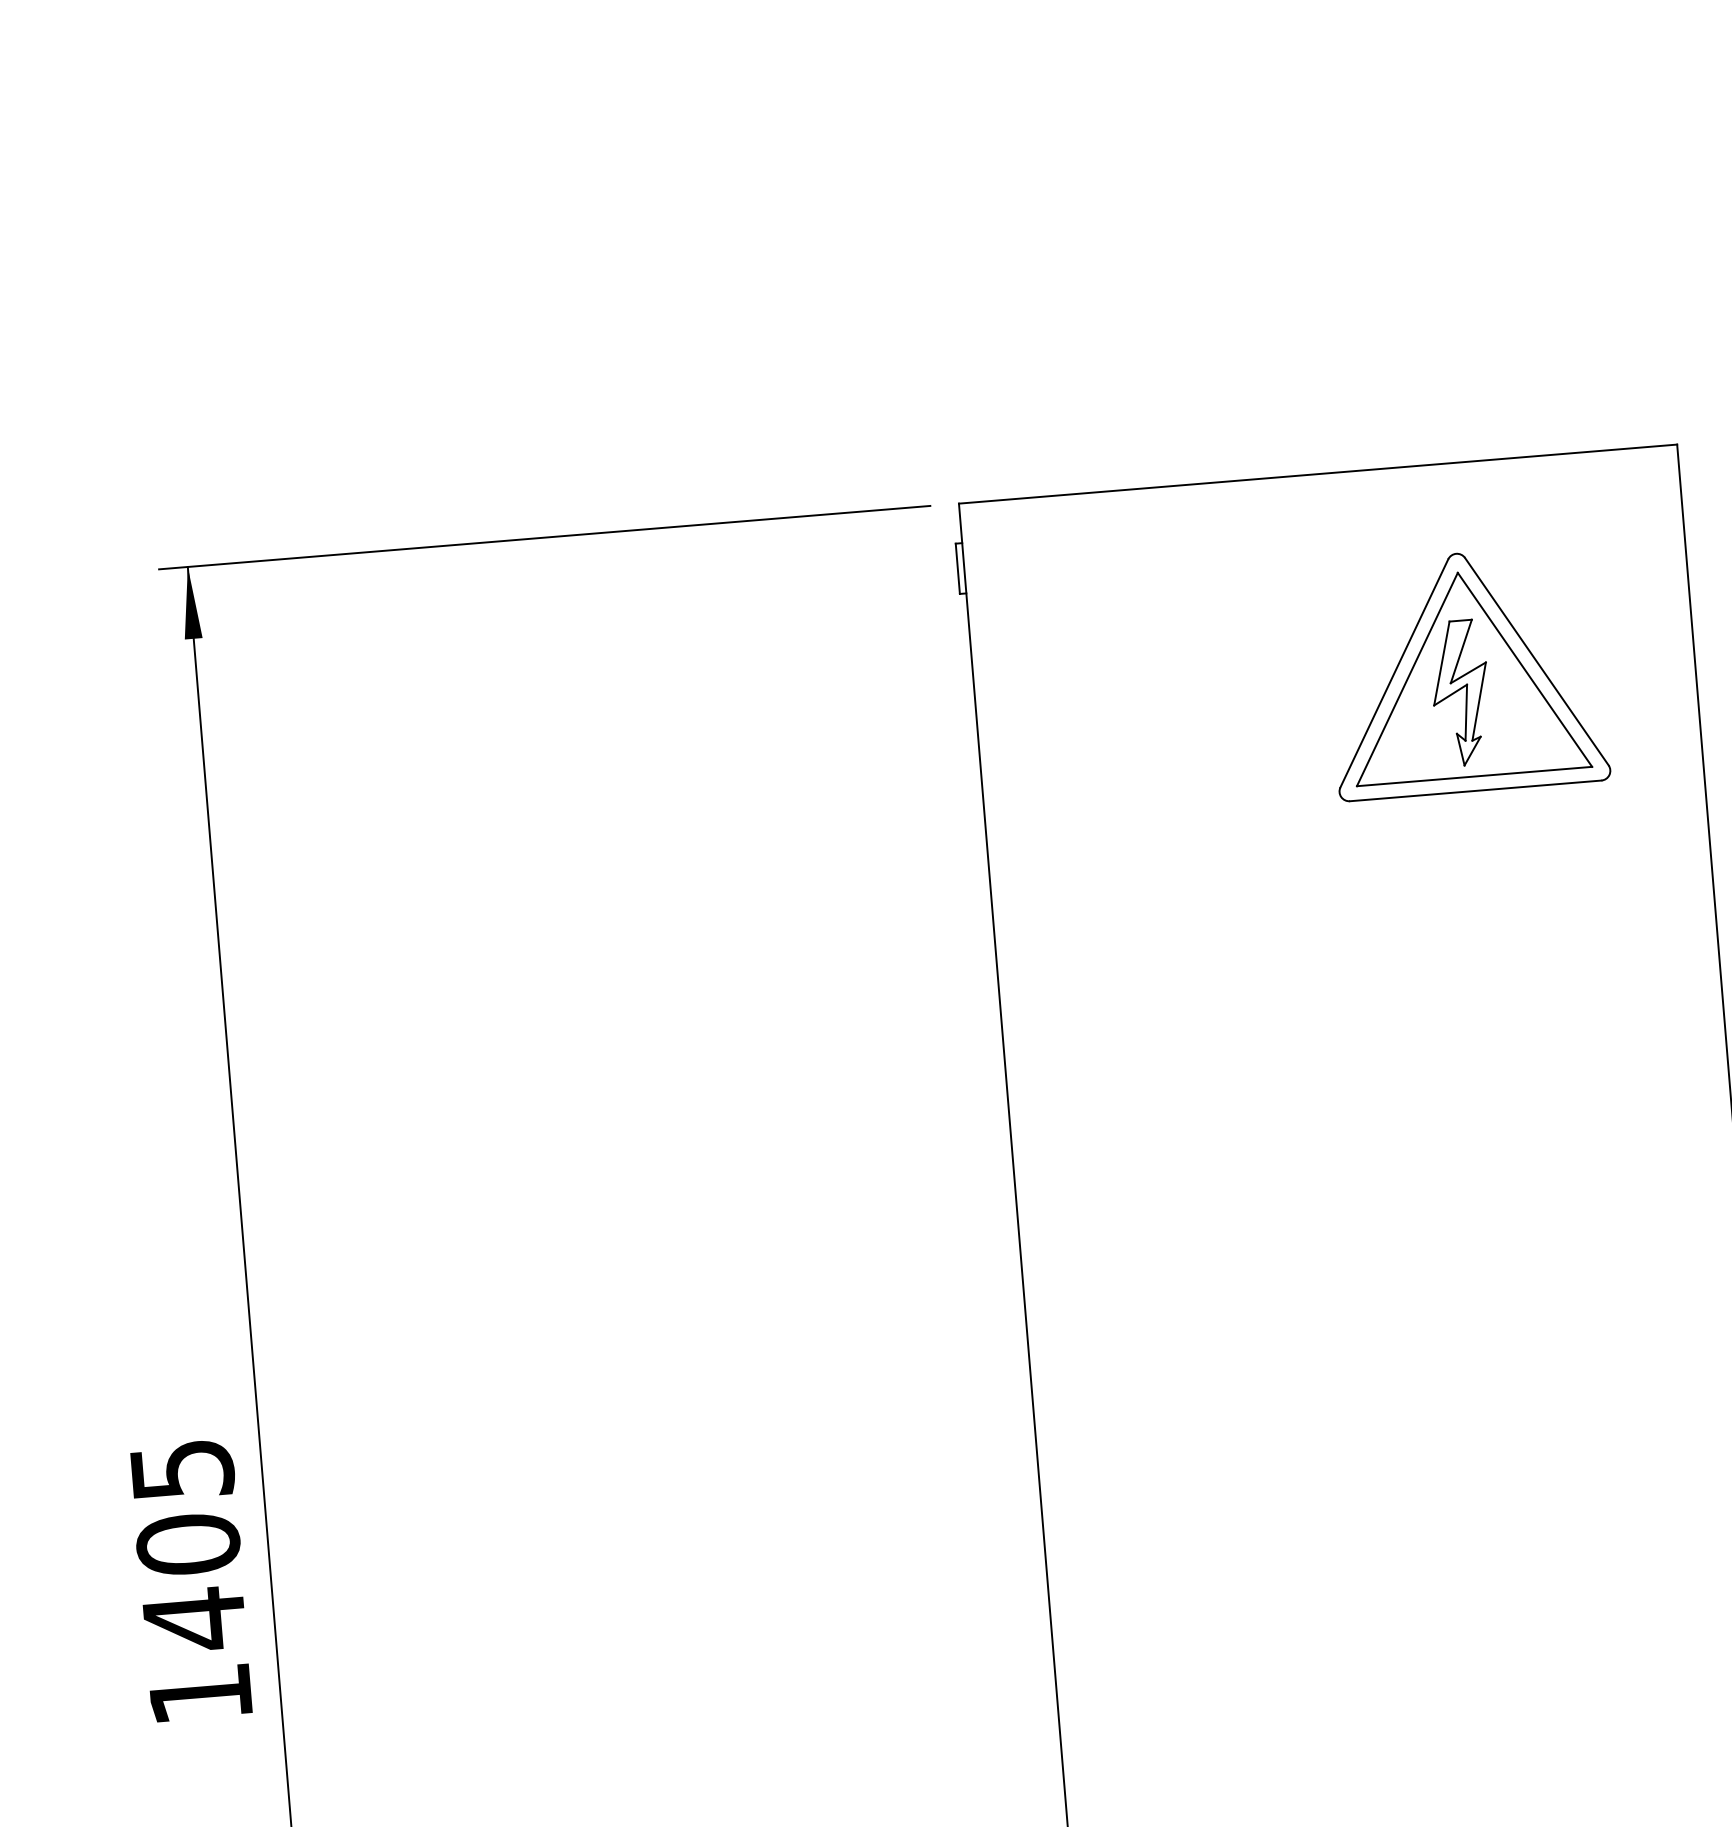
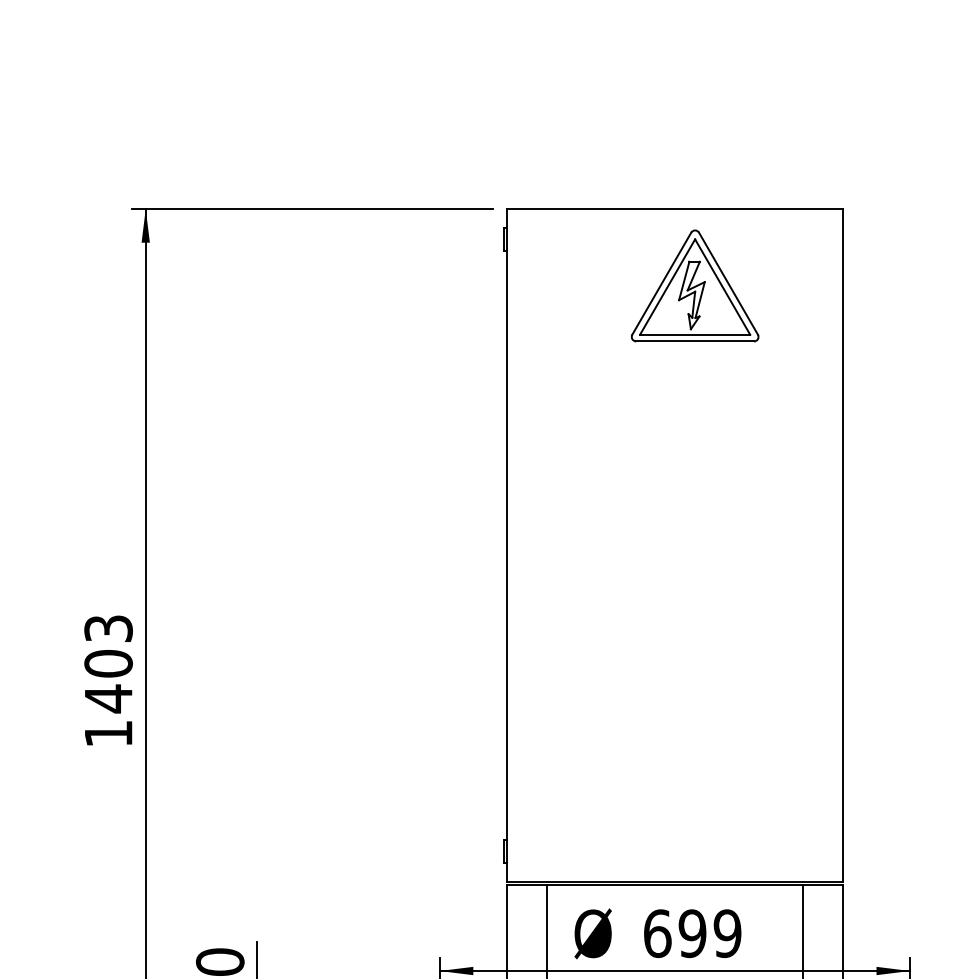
part: (1466, 671) -> (695, 285), moved
text: (181, 1469) -> (108, 628), 1405 -> 1403

